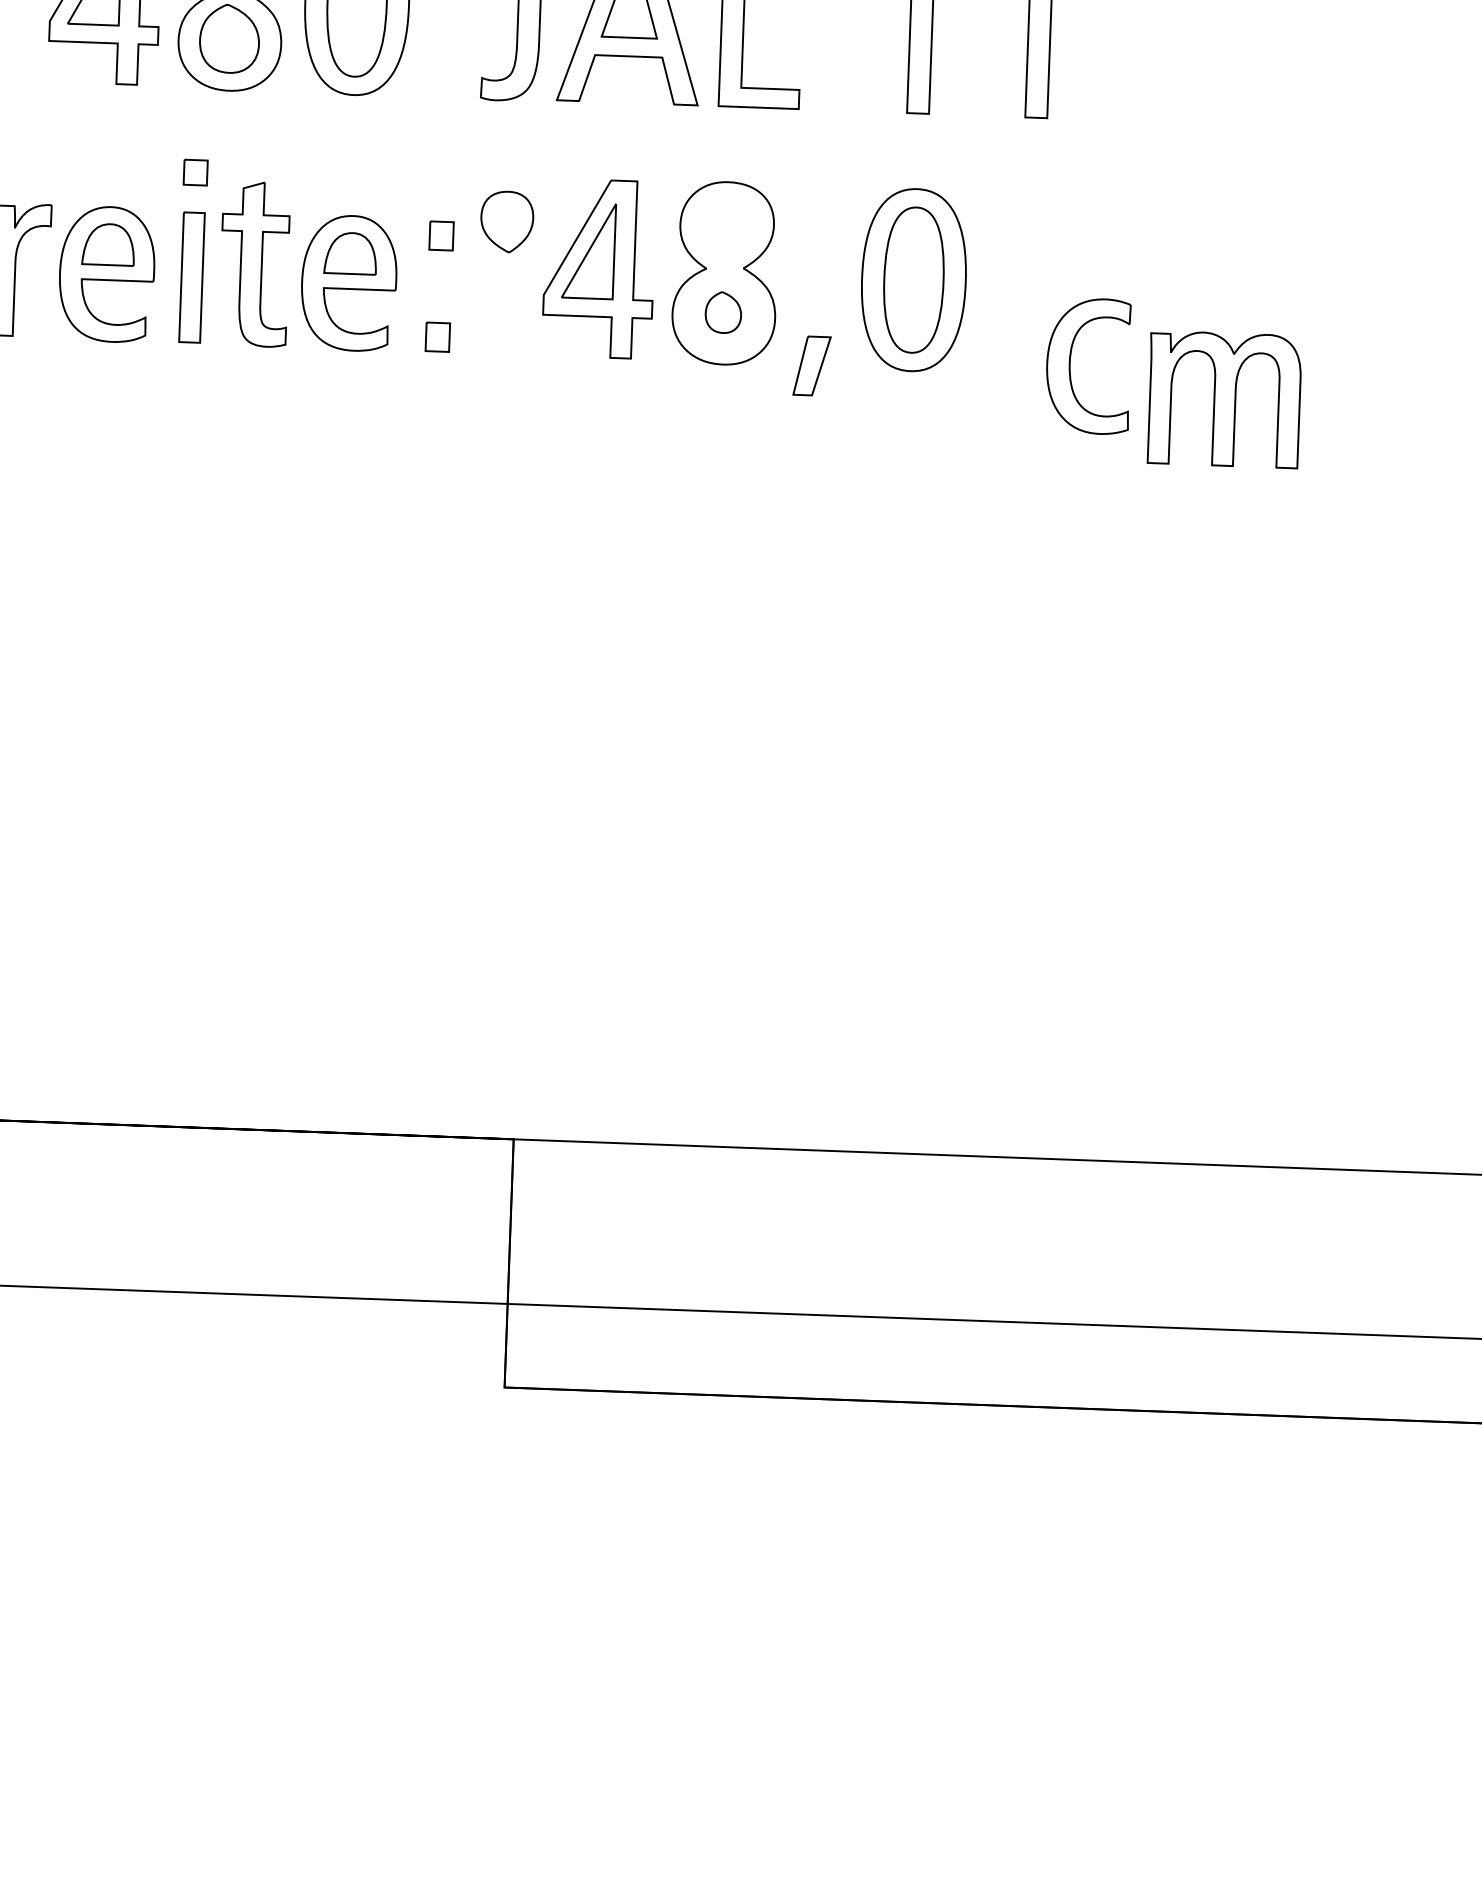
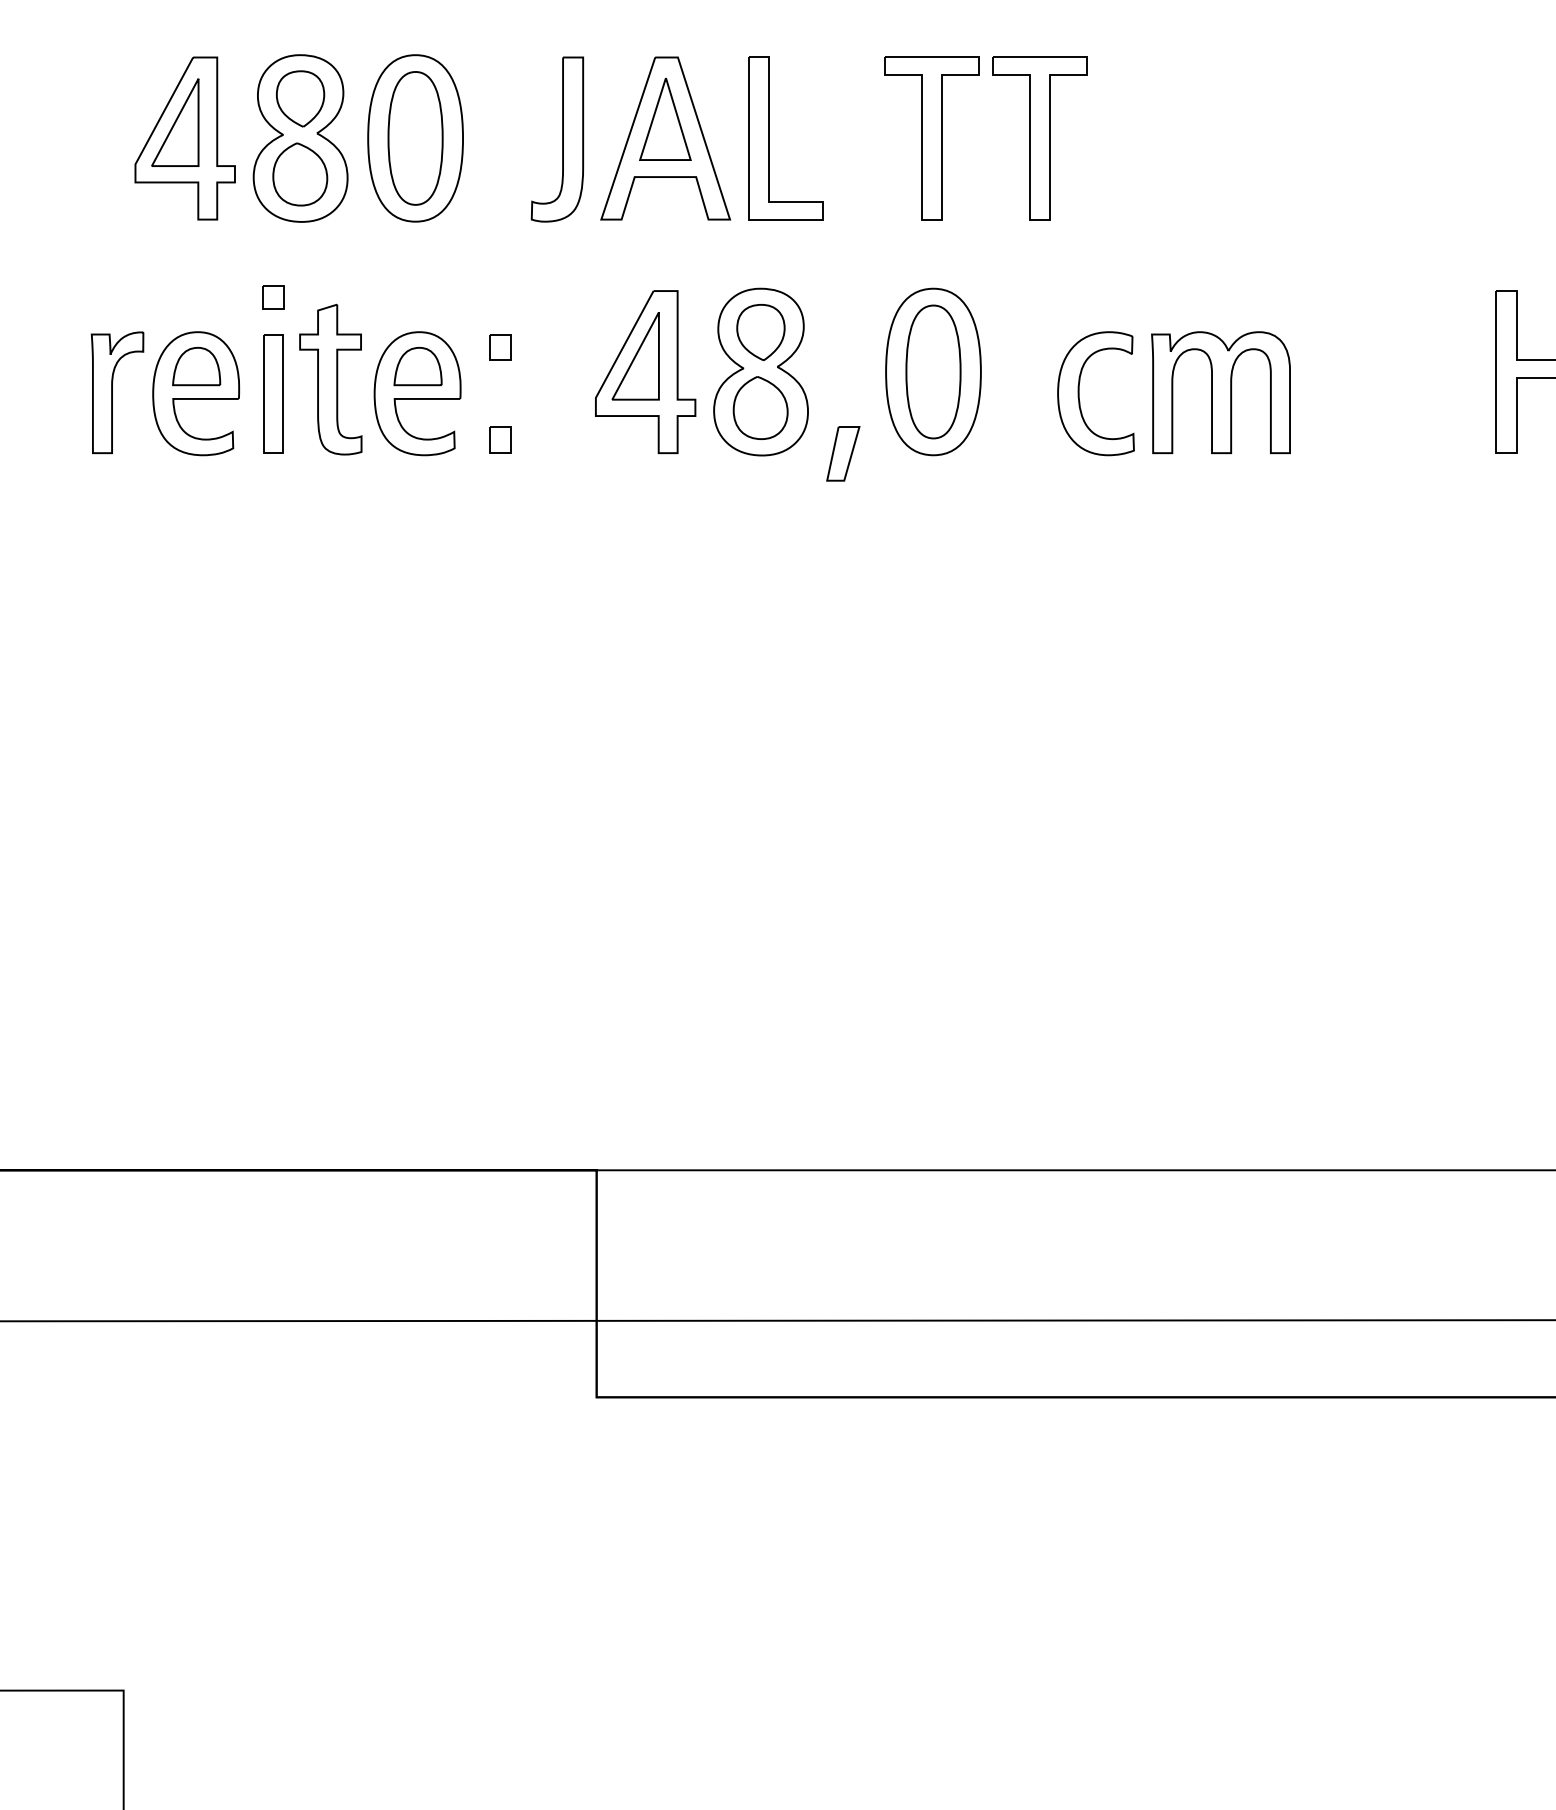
part: (506, 221) -> (760, 332), moved
part: (723, 312) -> (760, 407), size x1.67
part: (1070, 365) -> (1079, 393), moved
part: (1223, 399) -> (1220, 392), moved

